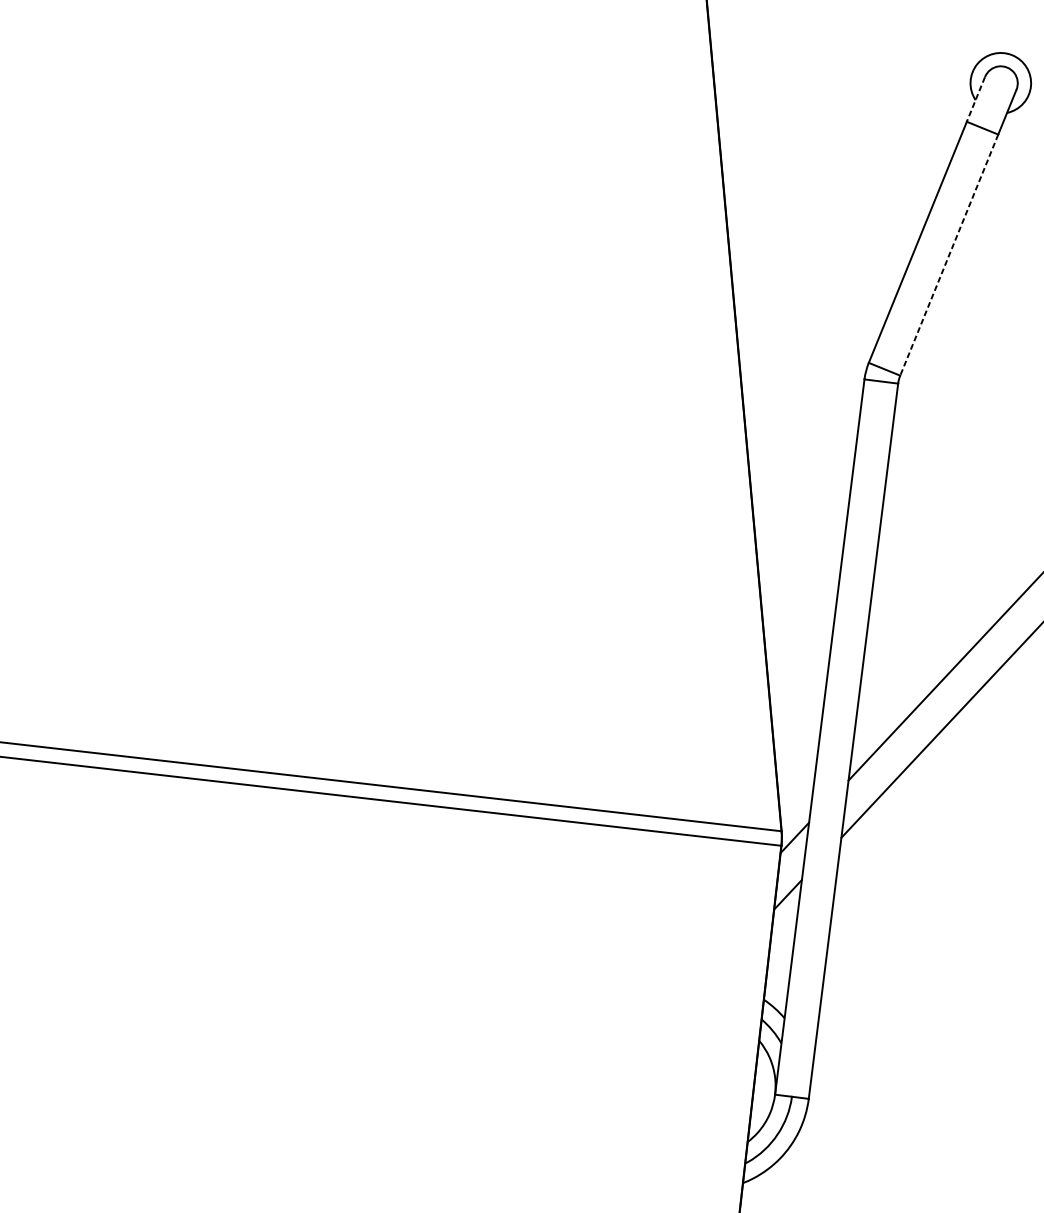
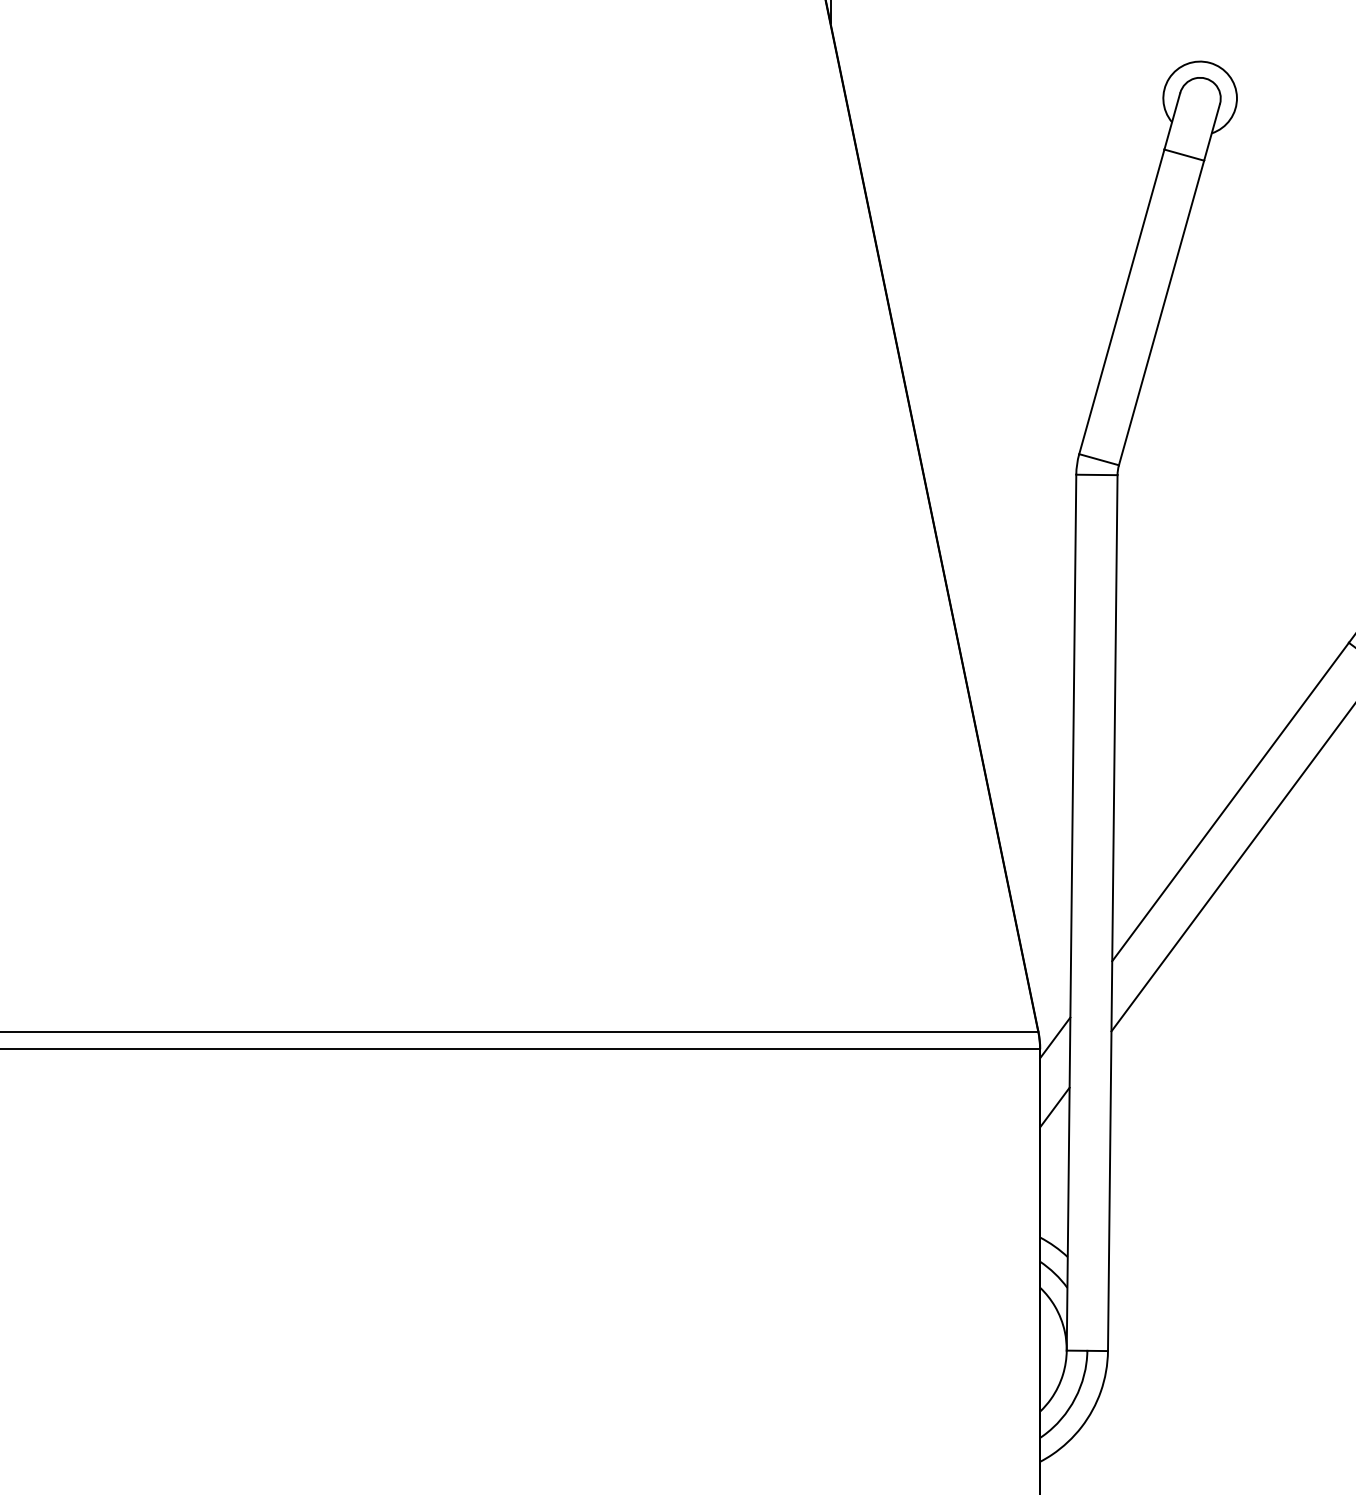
line: (976, 99) -> (1172, 121), dashed -> solid
line: (949, 255) -> (1161, 313), dashed -> solid

